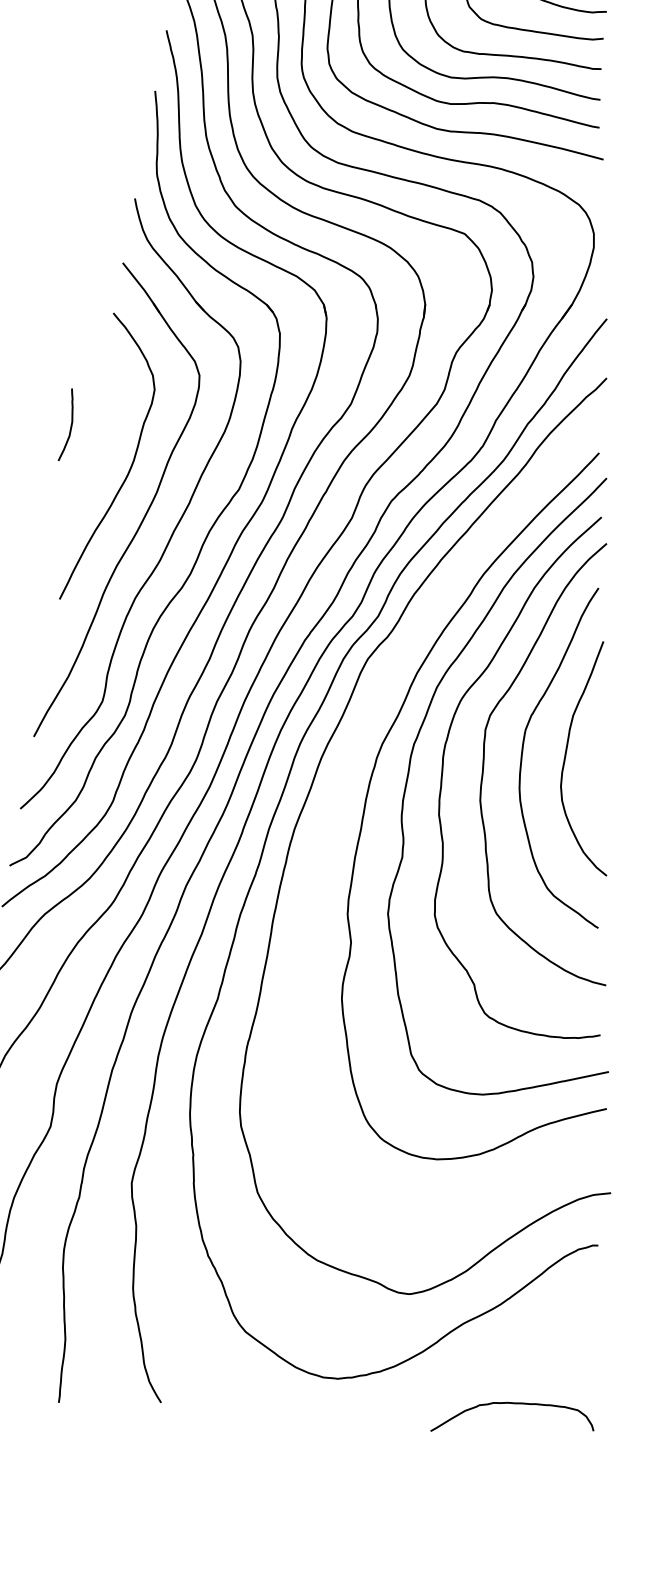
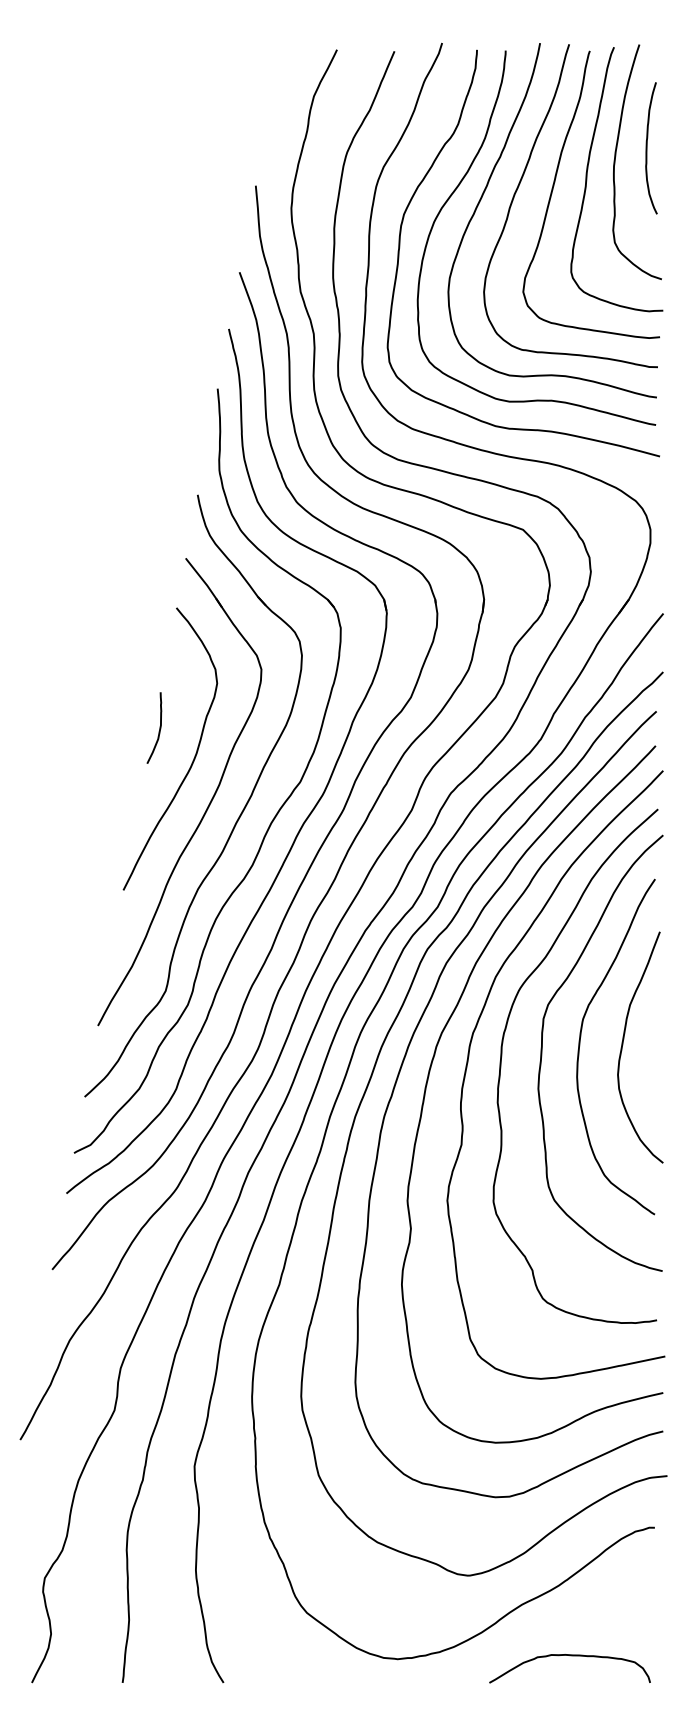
curve: (70, 424) -> (159, 727), moved
curve: (341, 781) -> (401, 1069), added
curve: (512, 1404) -> (570, 1656), moved

